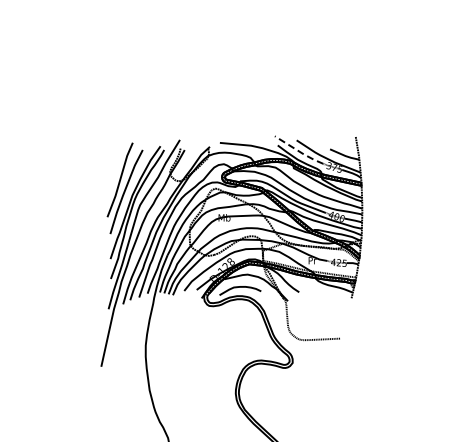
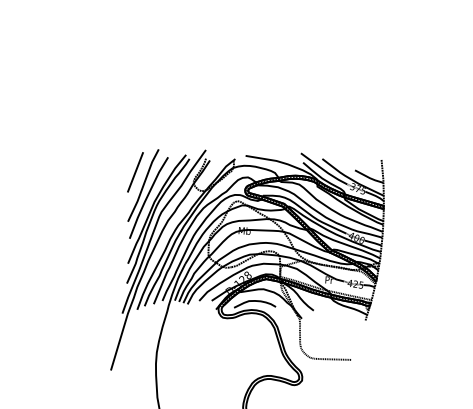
line: (299, 151) -> (324, 170), dashed -> solid
line: (111, 167) -> (135, 172), added

